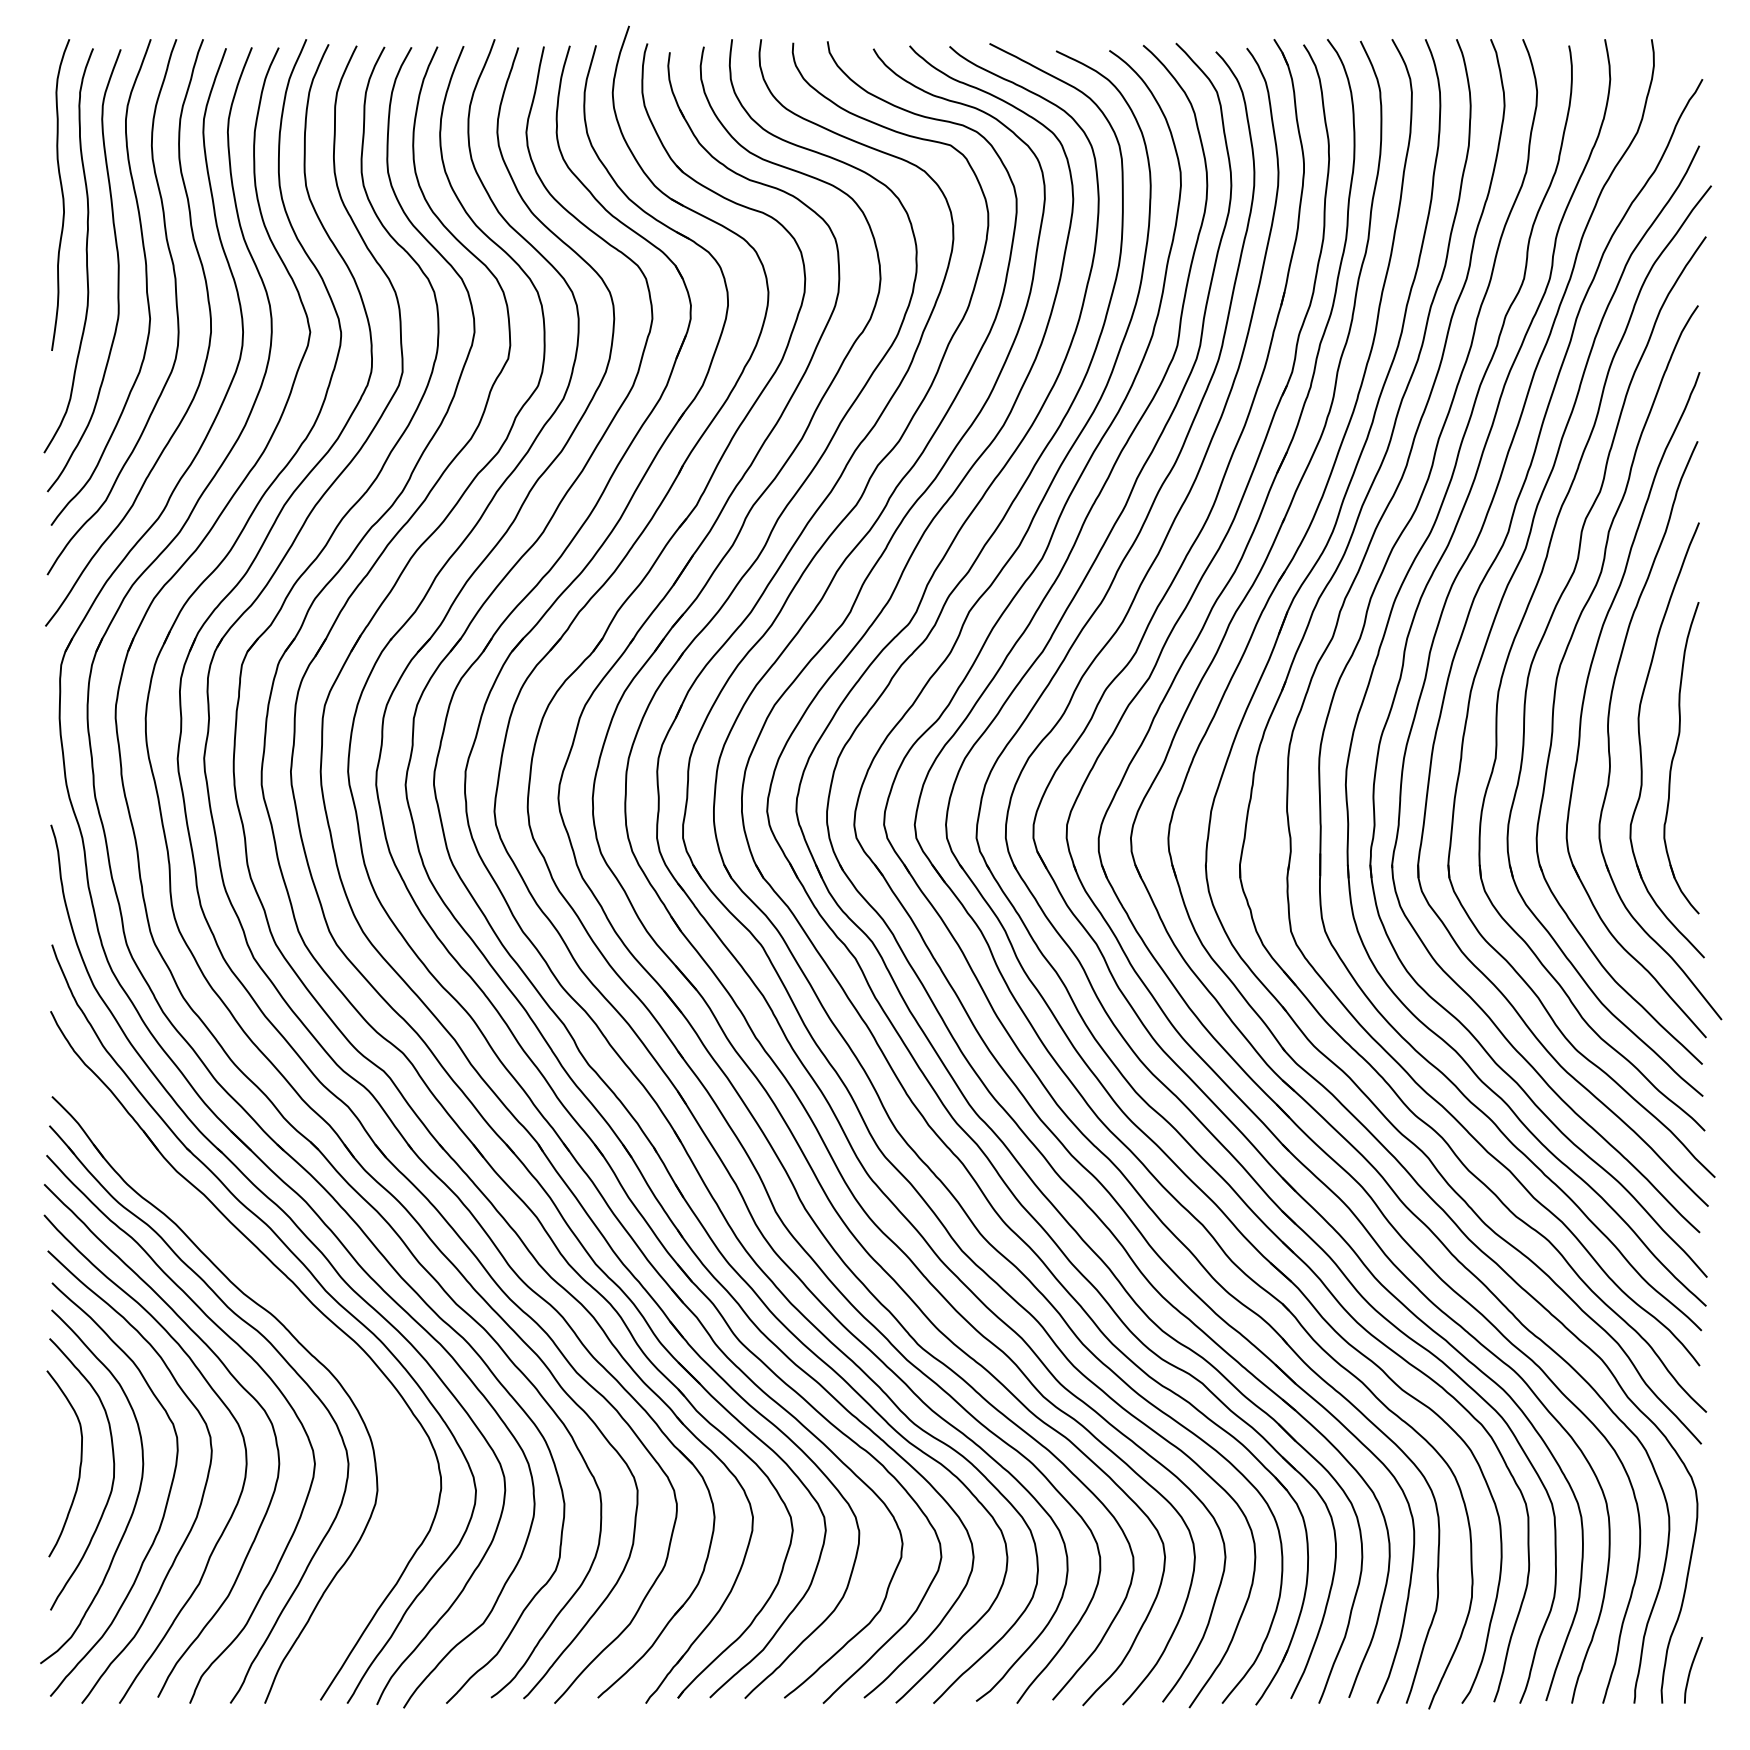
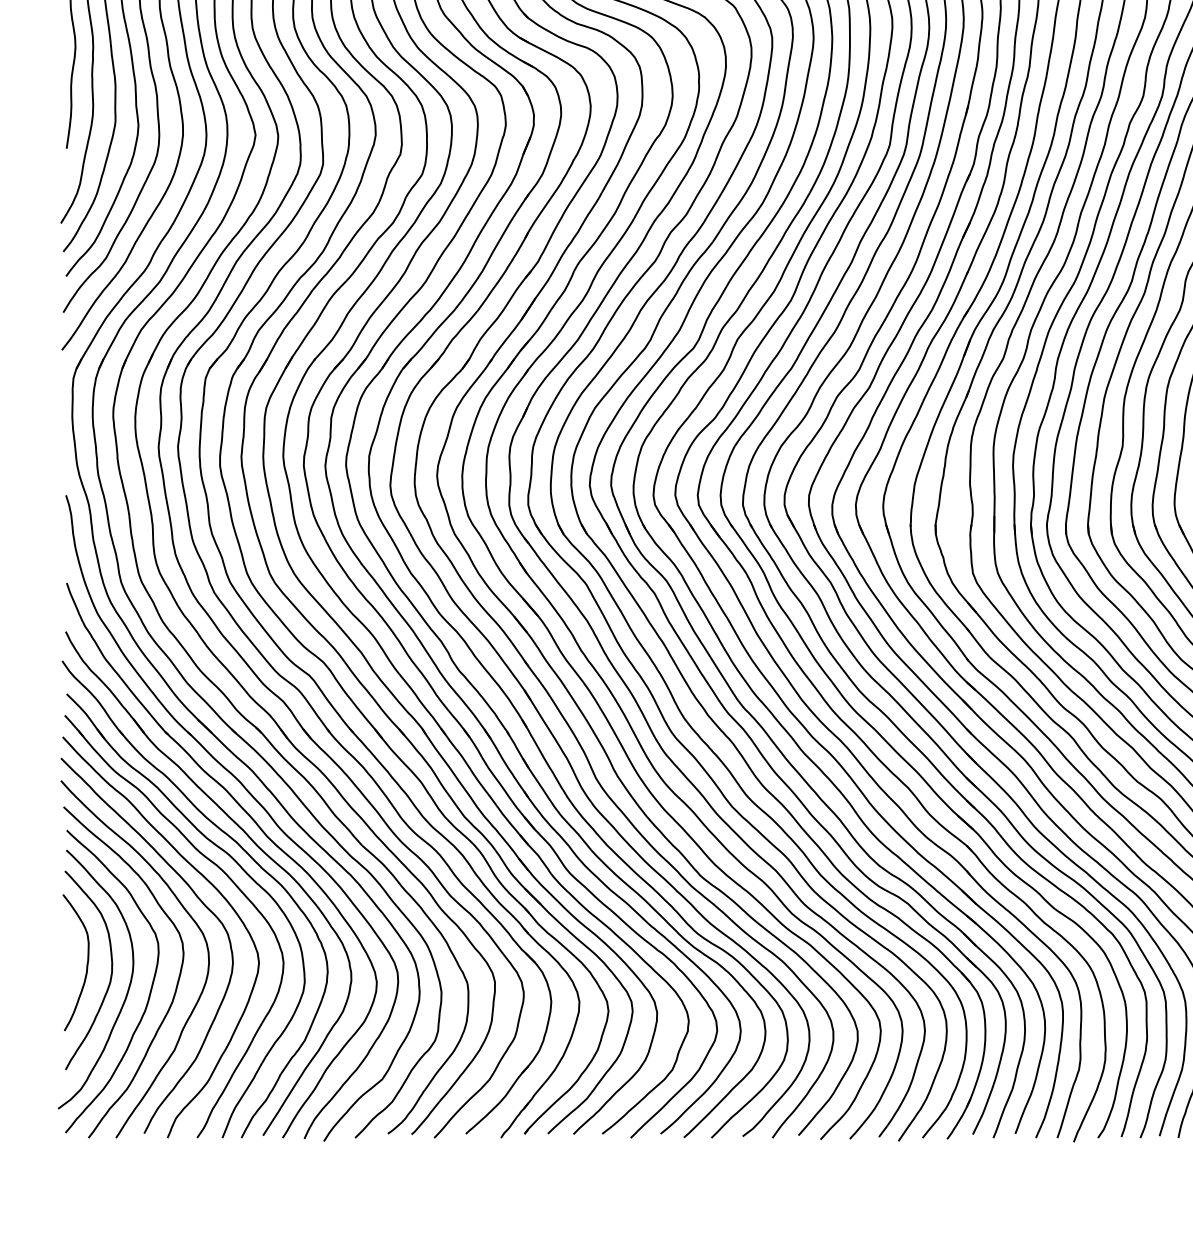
part: (293, 1310) -> (243, 850), added

